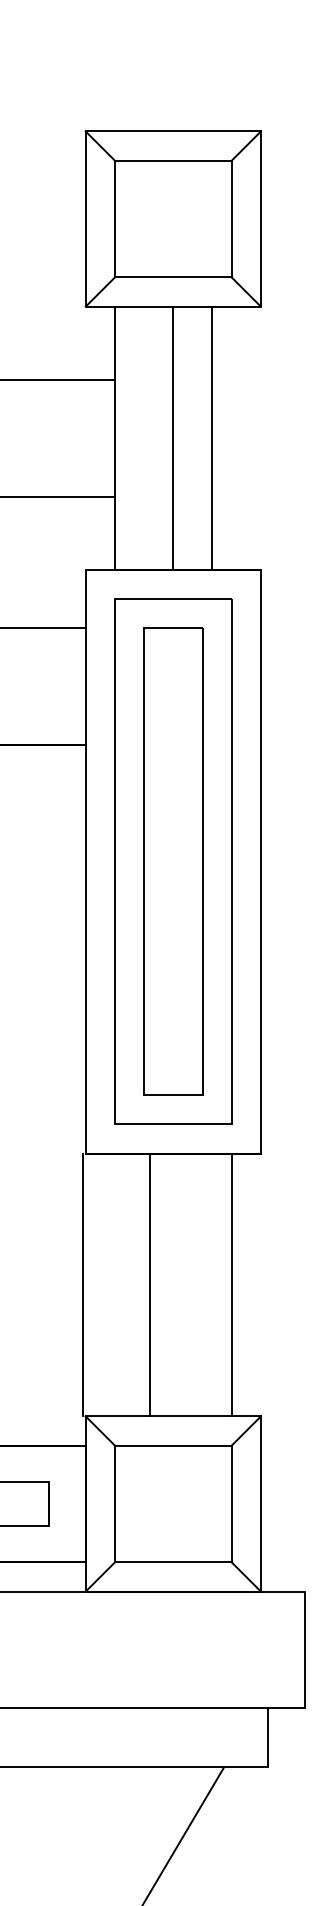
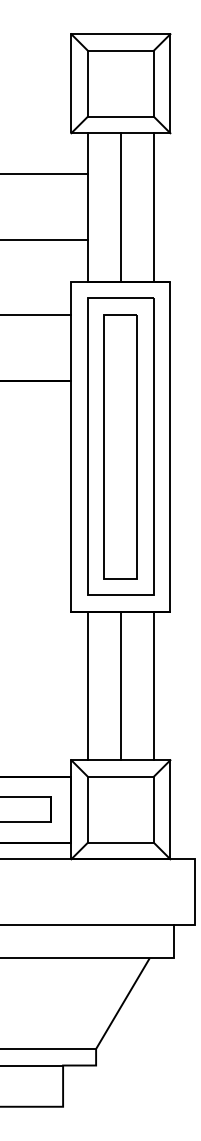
line: (211, 438) -> (153, 207), moved
line: (82, 1284) -> (87, 685), moved
line: (149, 1284) -> (120, 685), moved

